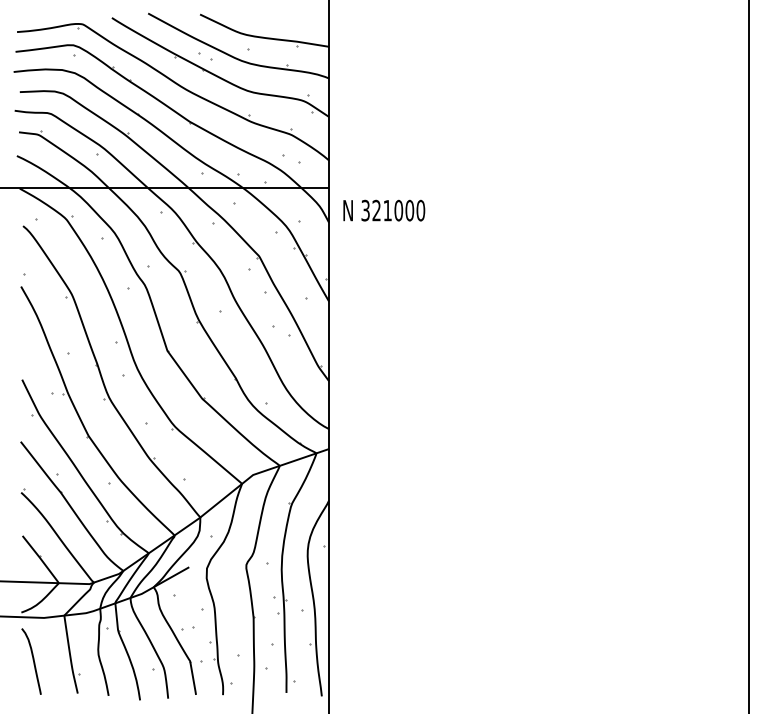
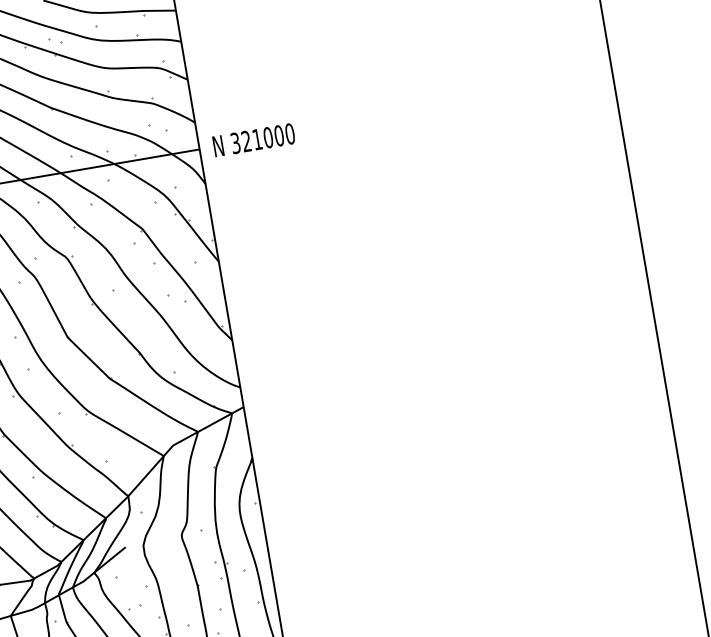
text: (384, 210) -> (254, 139), moved

